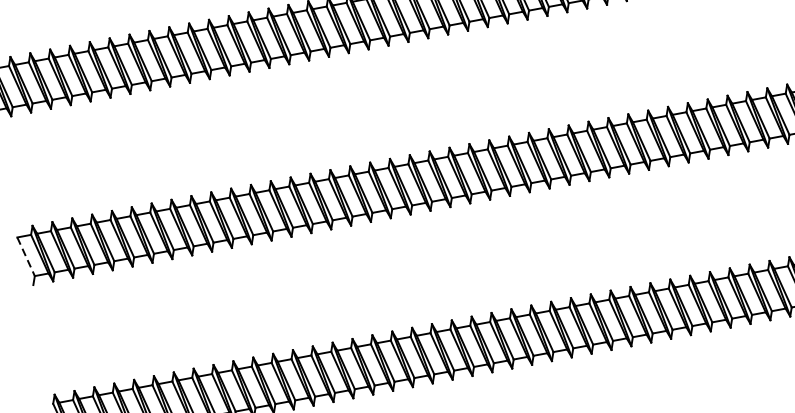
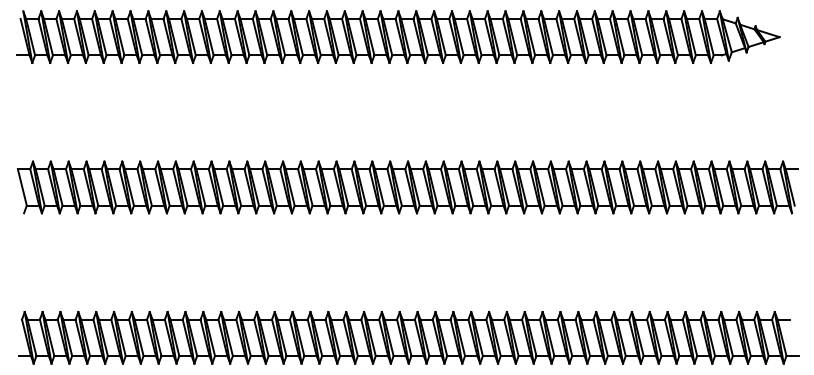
line: (26, 256) -> (22, 187), dashed -> solid

